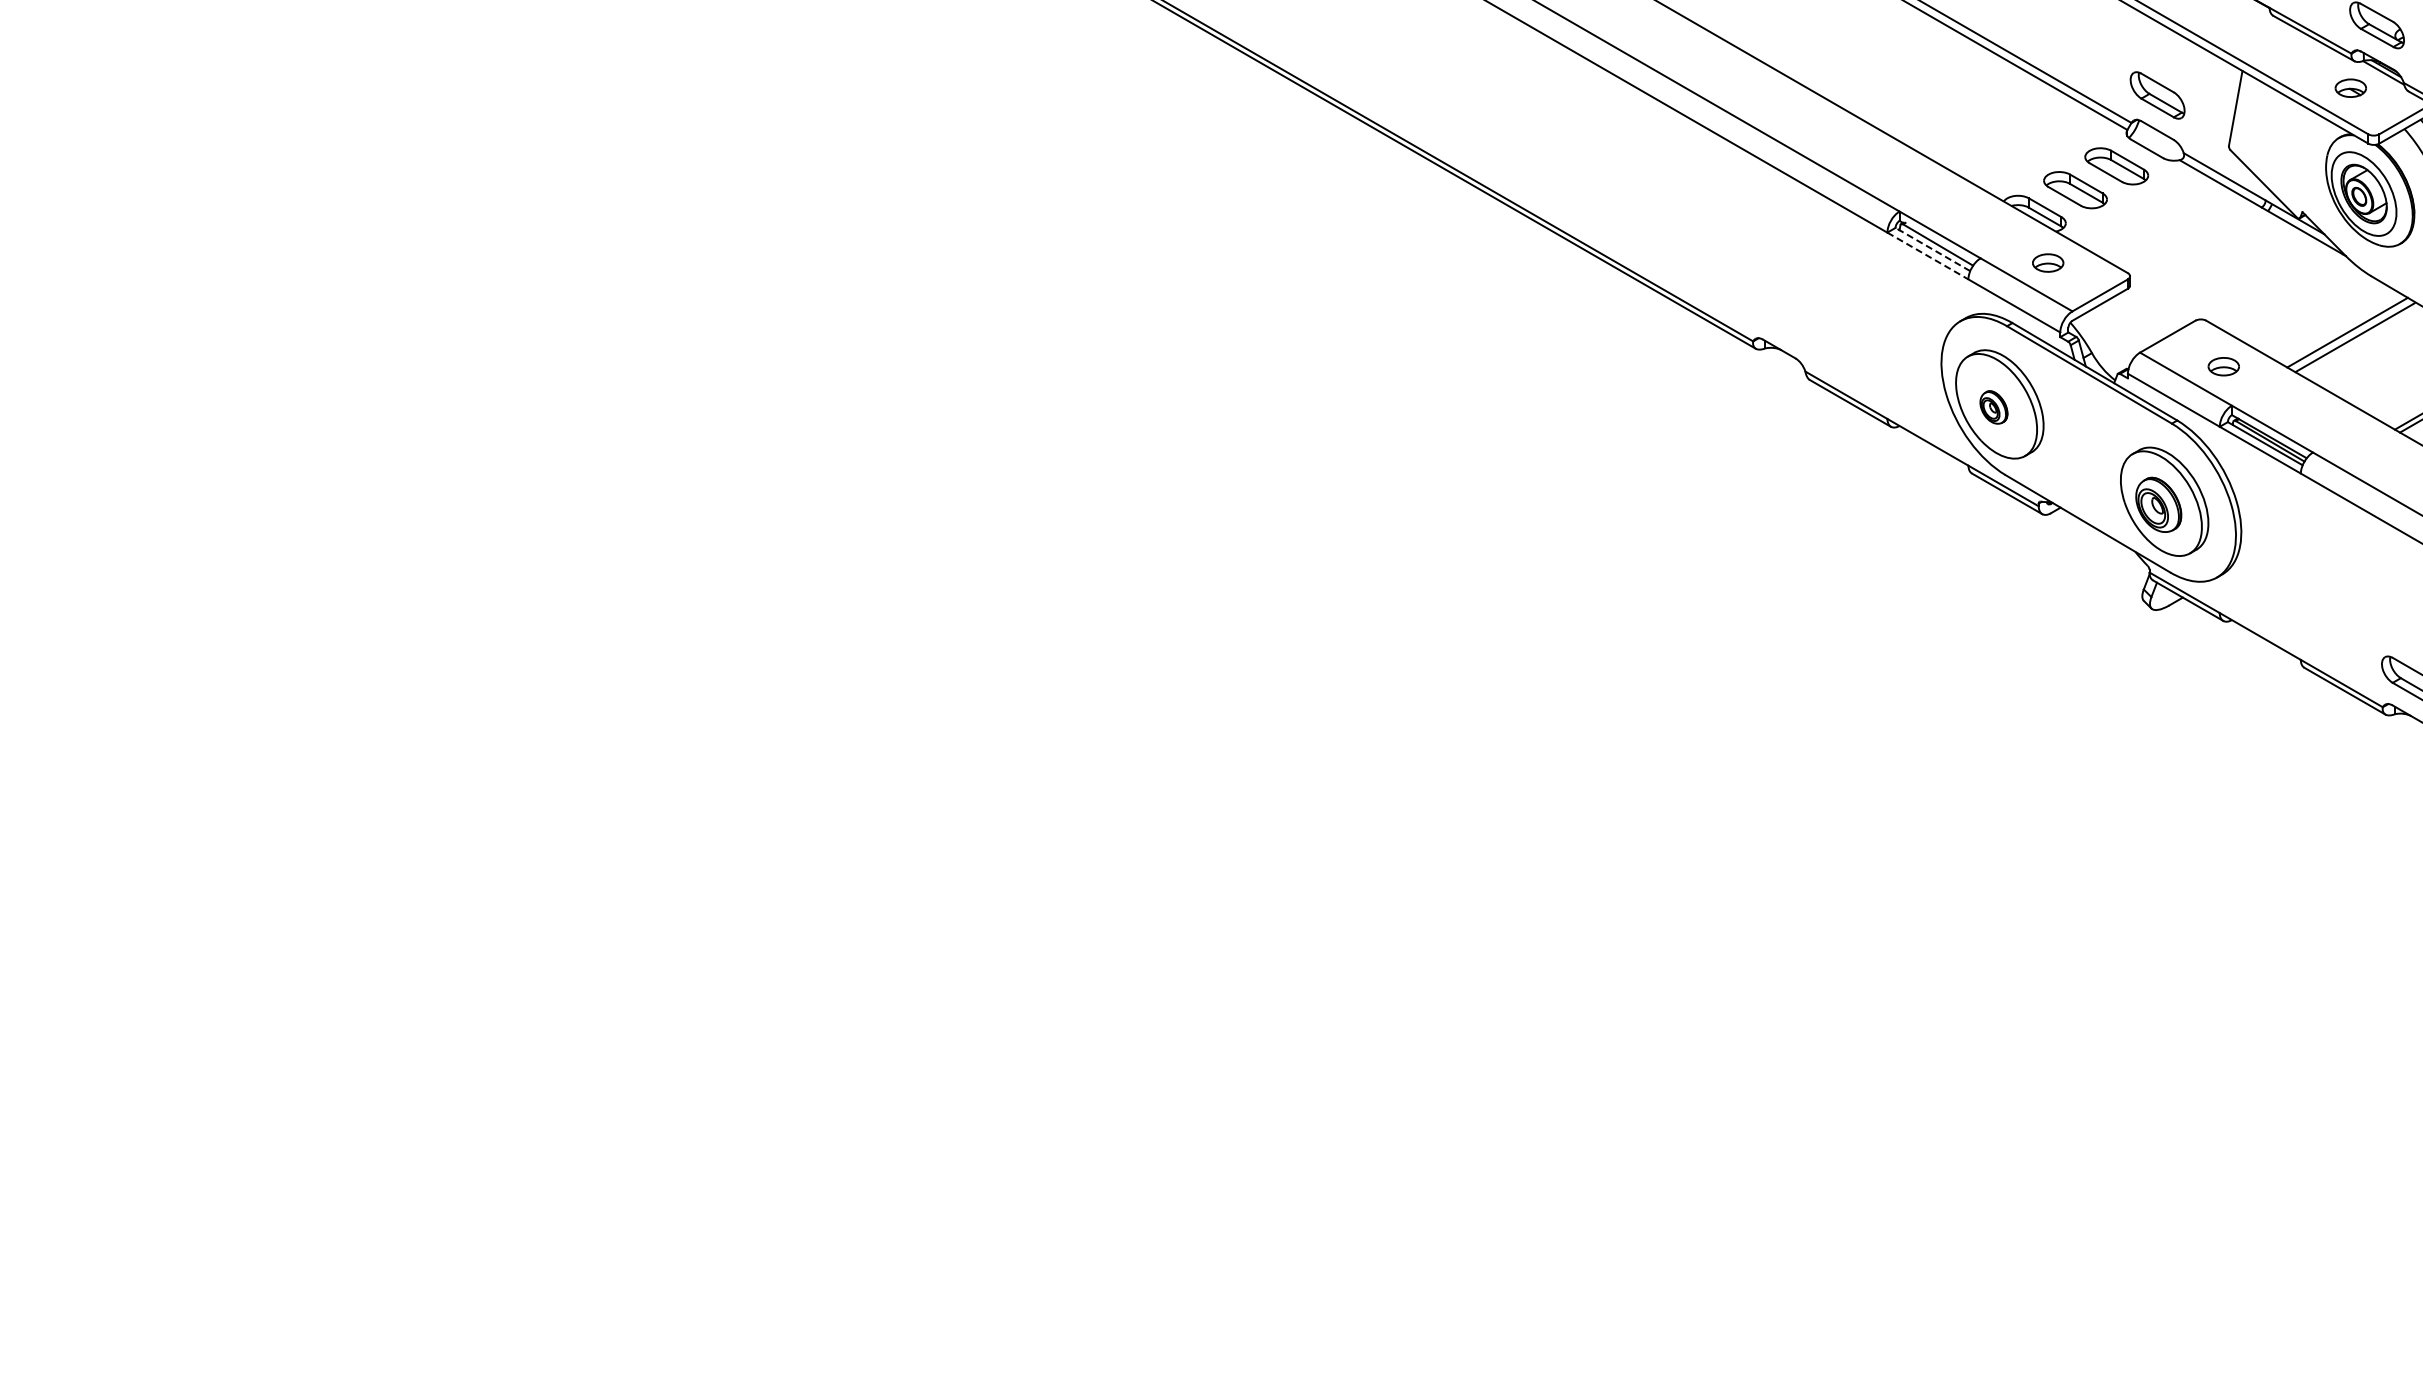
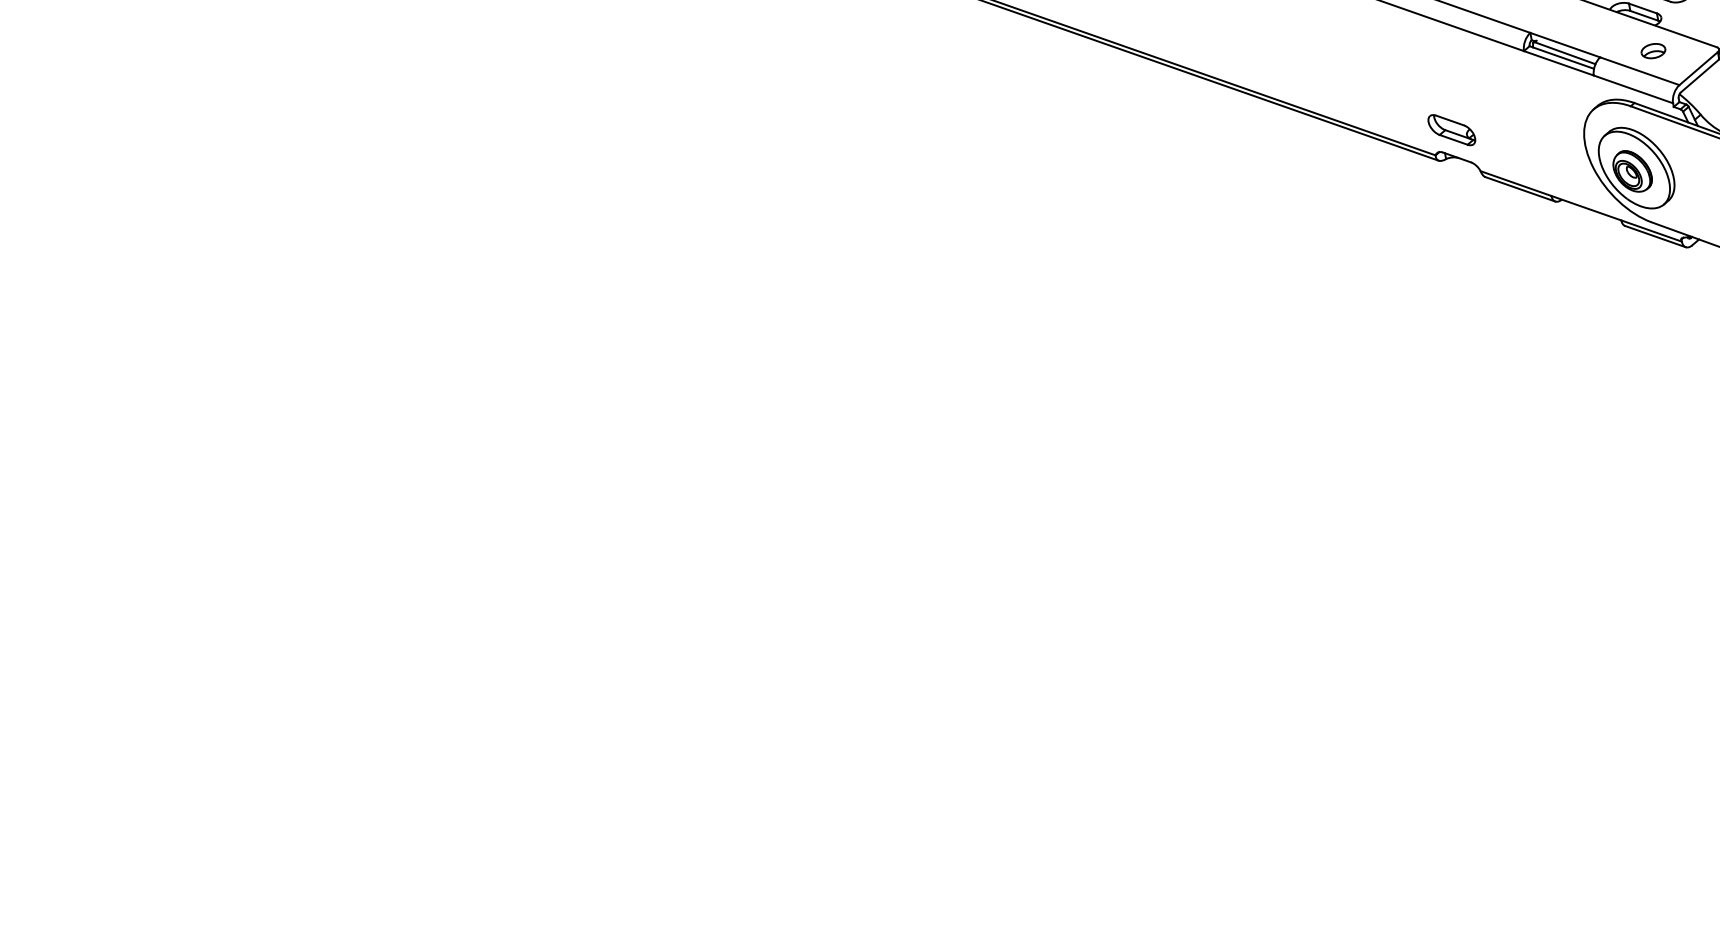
line: (1932, 249) -> (1561, 57), dashed -> solid
line: (1927, 256) -> (1558, 63), dashed -> solid
part: (1779, 313) -> (1451, 129), added
part: (1993, 407) -> (1632, 171), size x1.67

